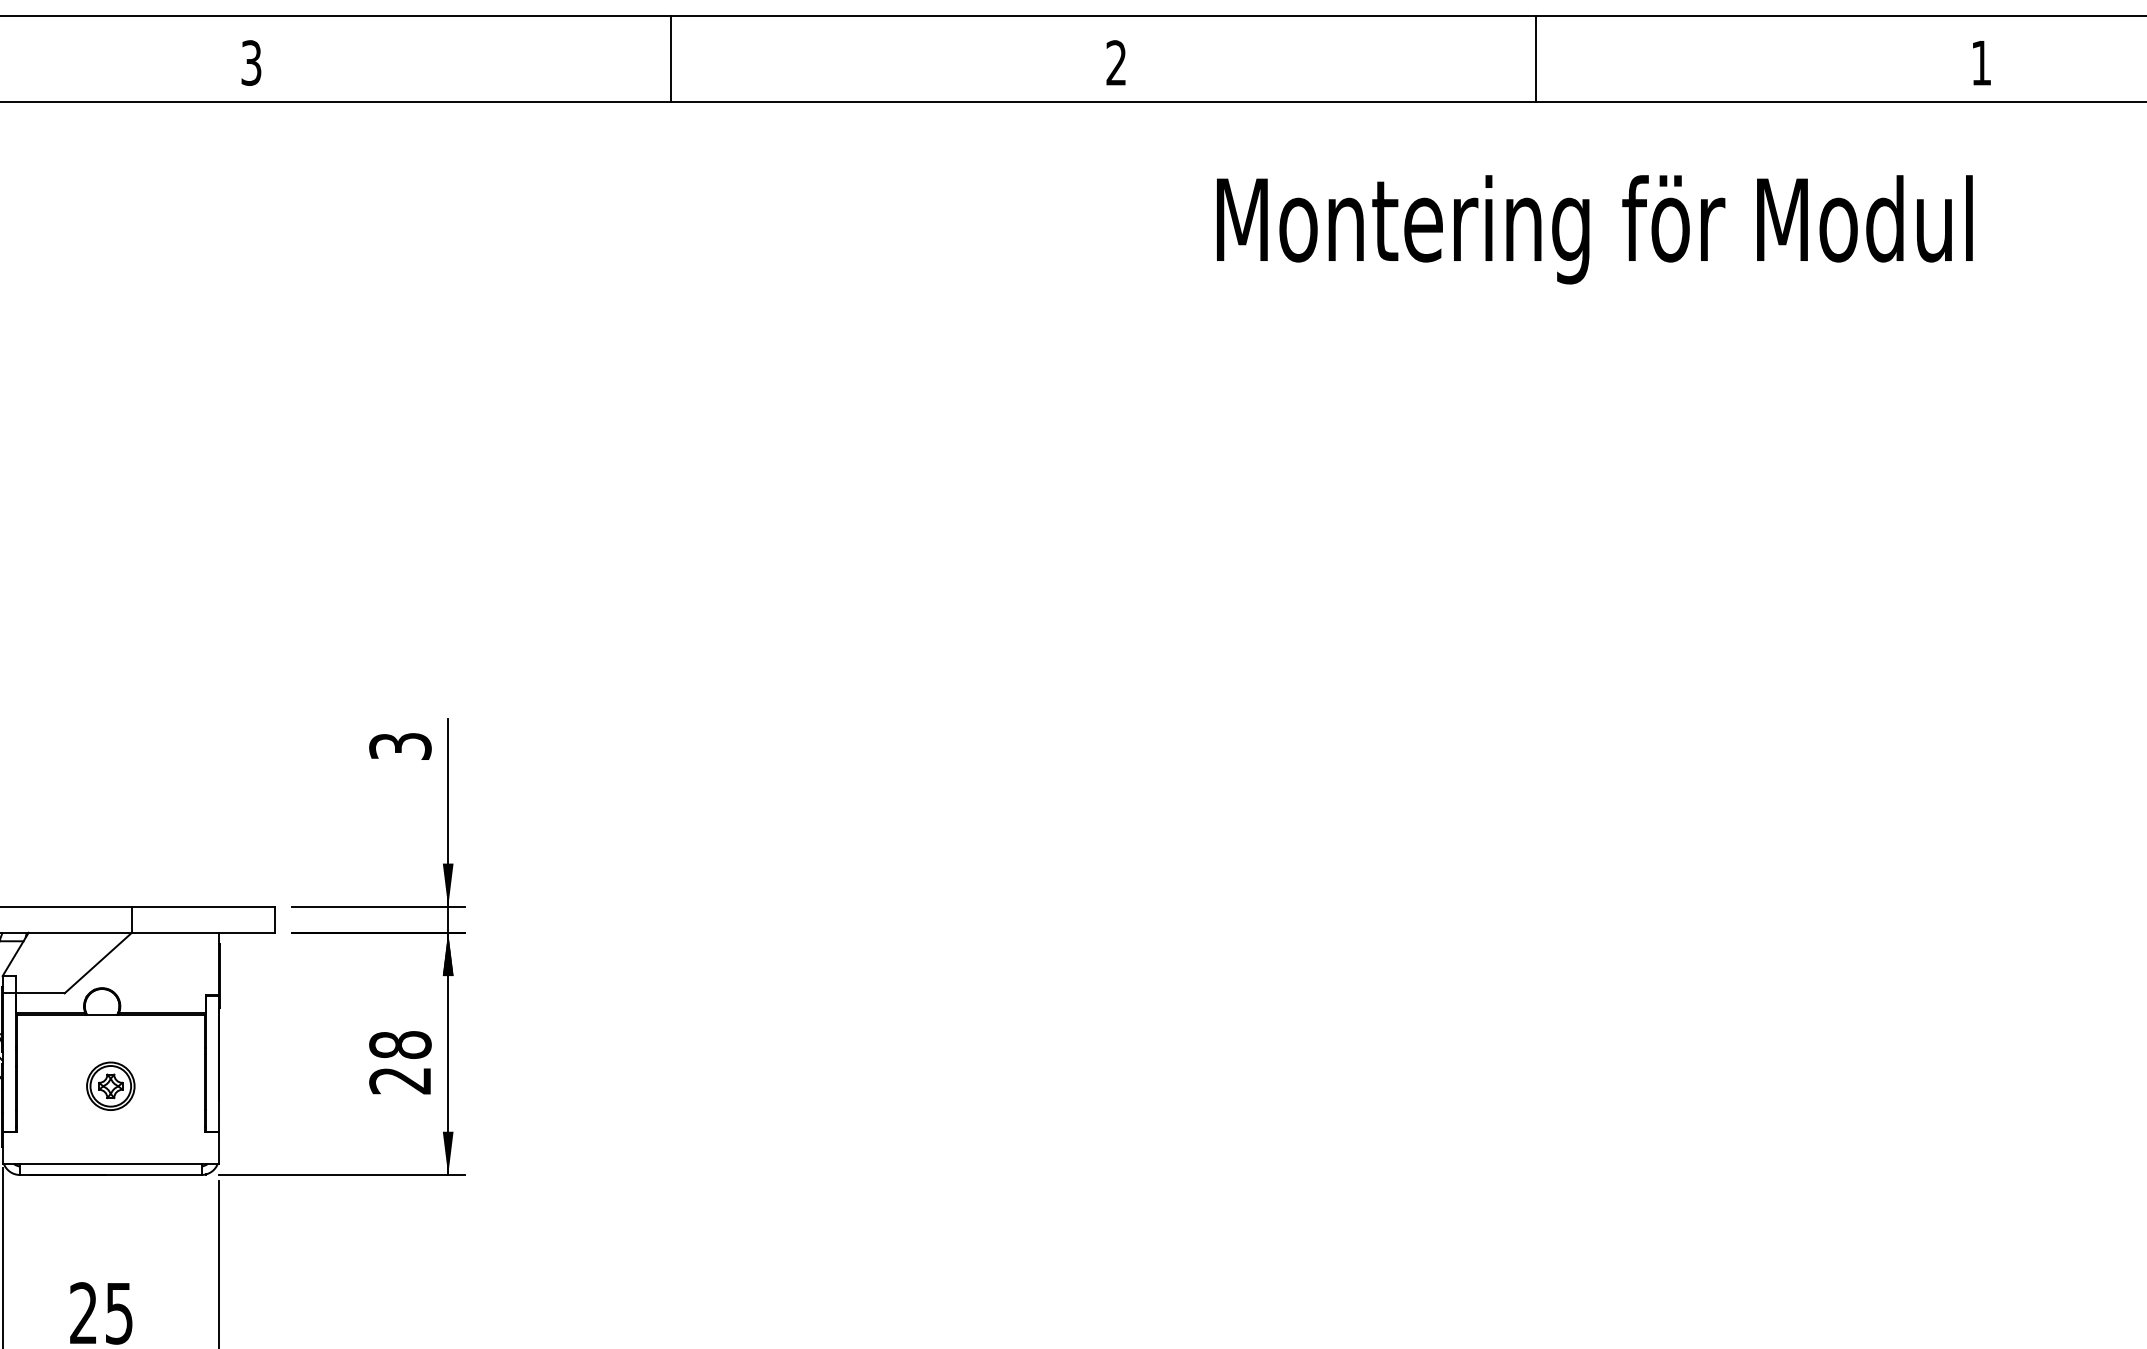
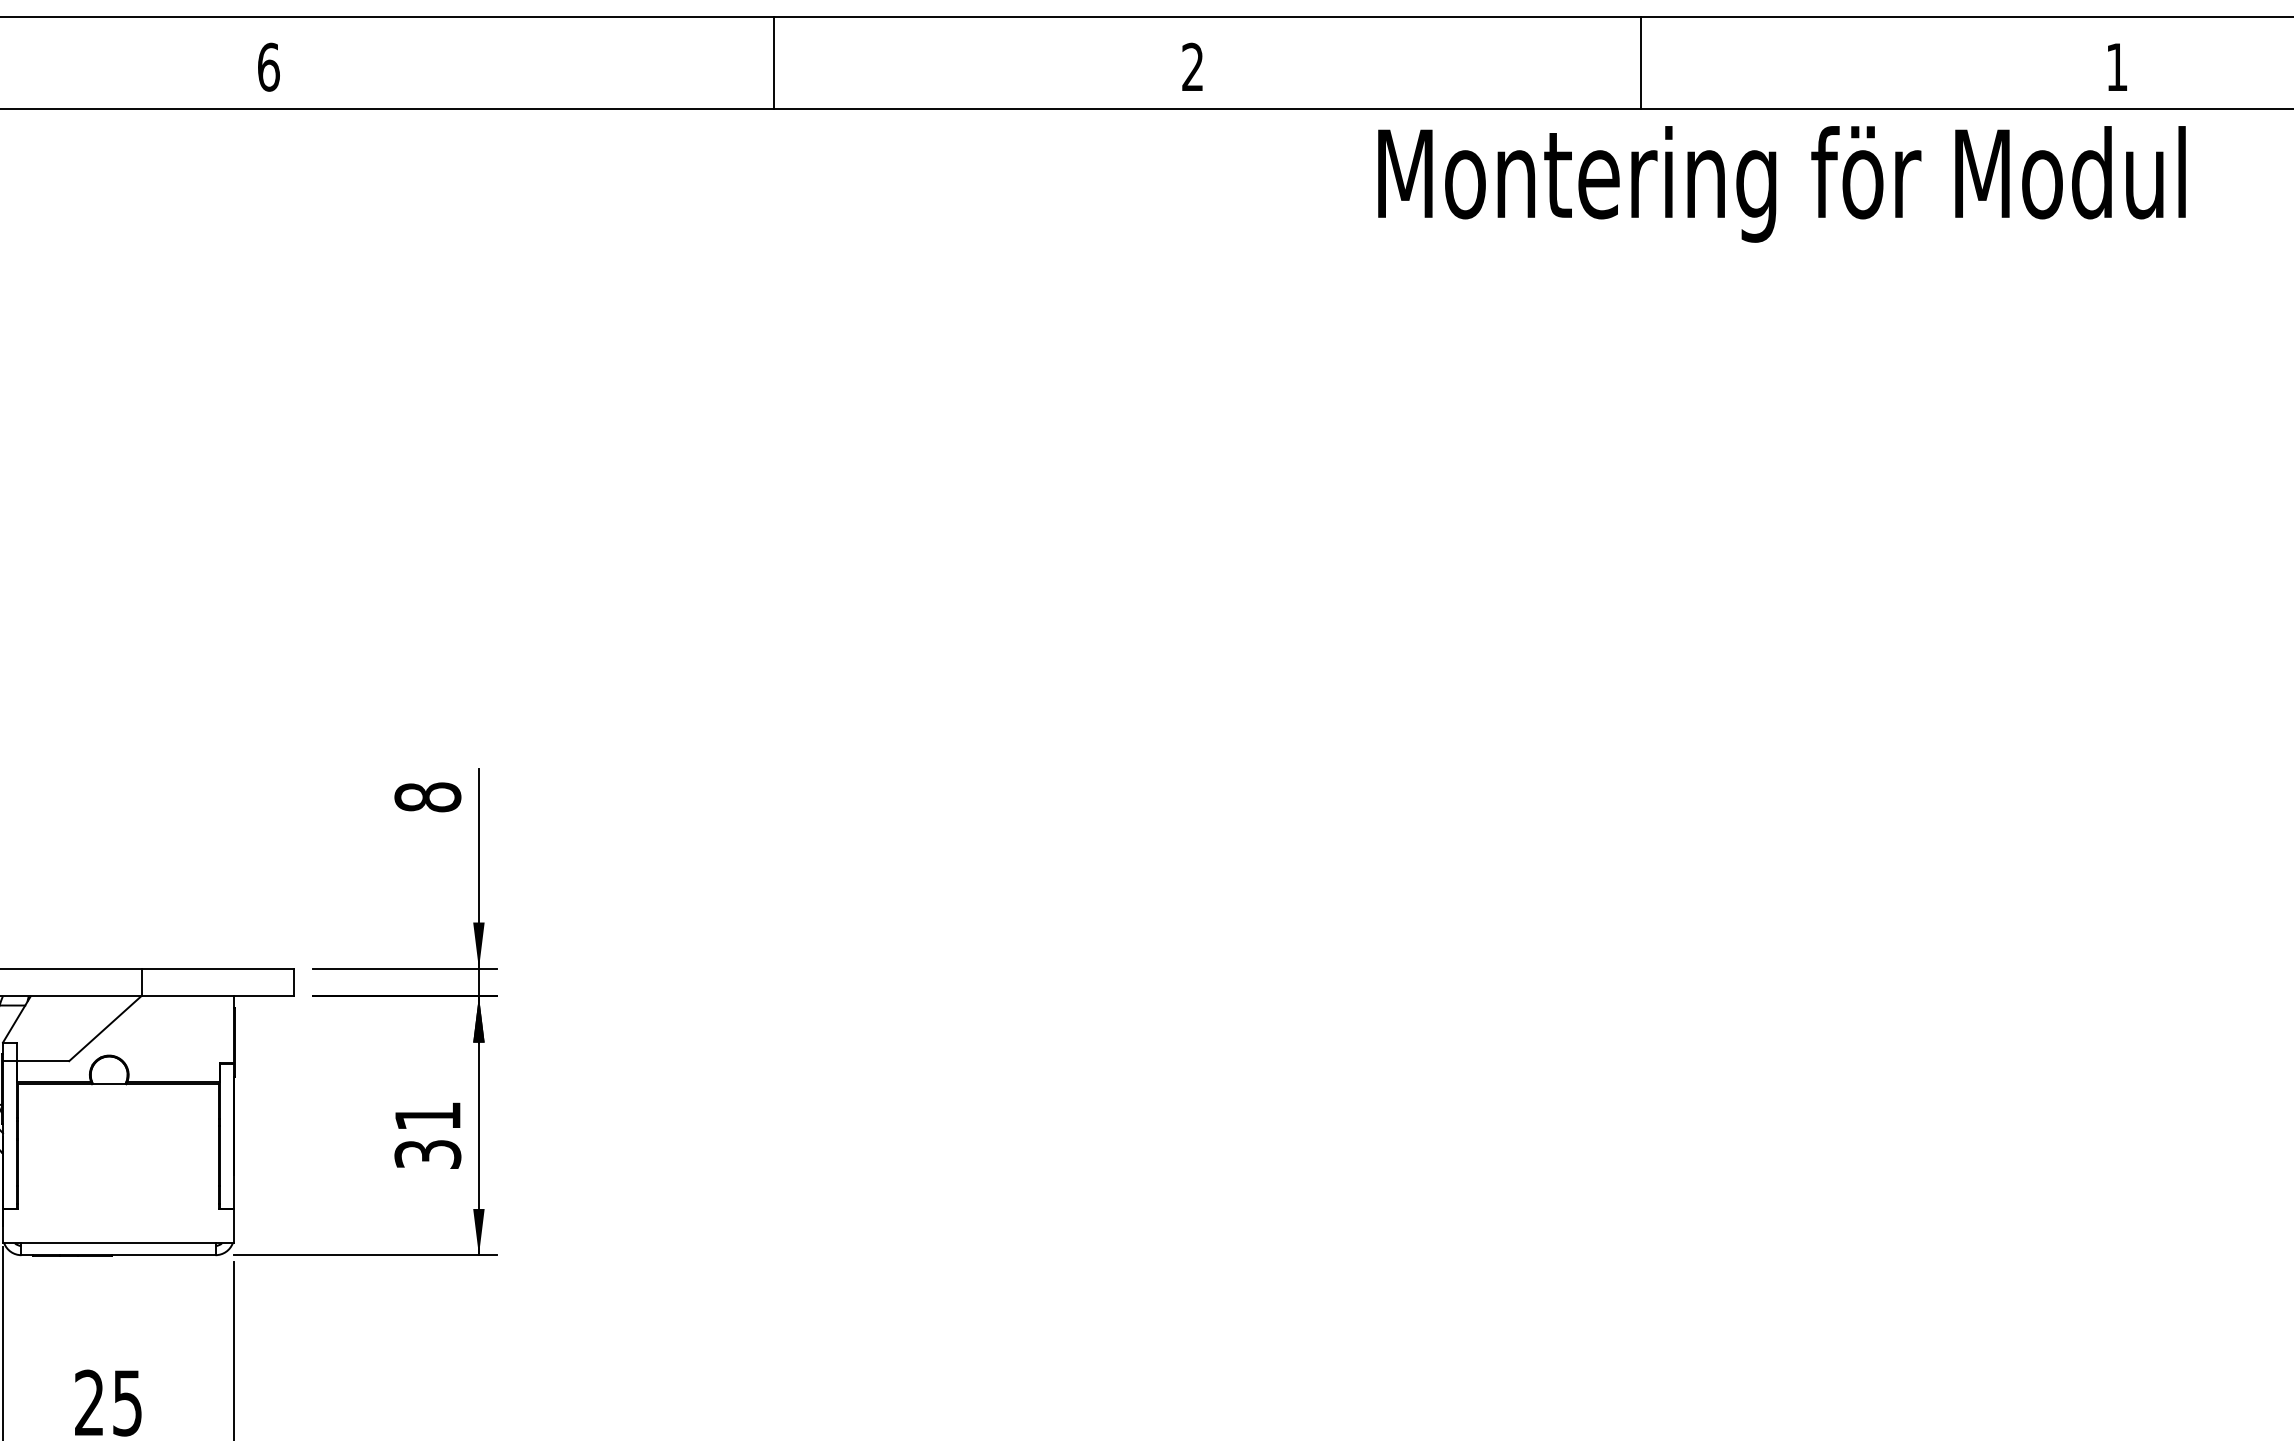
line: (671, 58) -> (774, 62), moved
text: (251, 62) -> (268, 66), 3 -> 6
text: (1594, 229) -> (1781, 184), moved
text: (400, 746) -> (427, 797), 3 -> 8
text: (400, 1062) -> (427, 1135), 28 -> 31
part: (110, 1086) -> (118, 1160), removed

